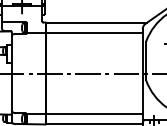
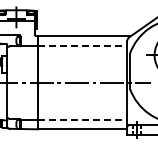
line: (94, 32) -> (82, 45), solid -> dashed
line: (94, 113) -> (82, 119), solid -> dashed

